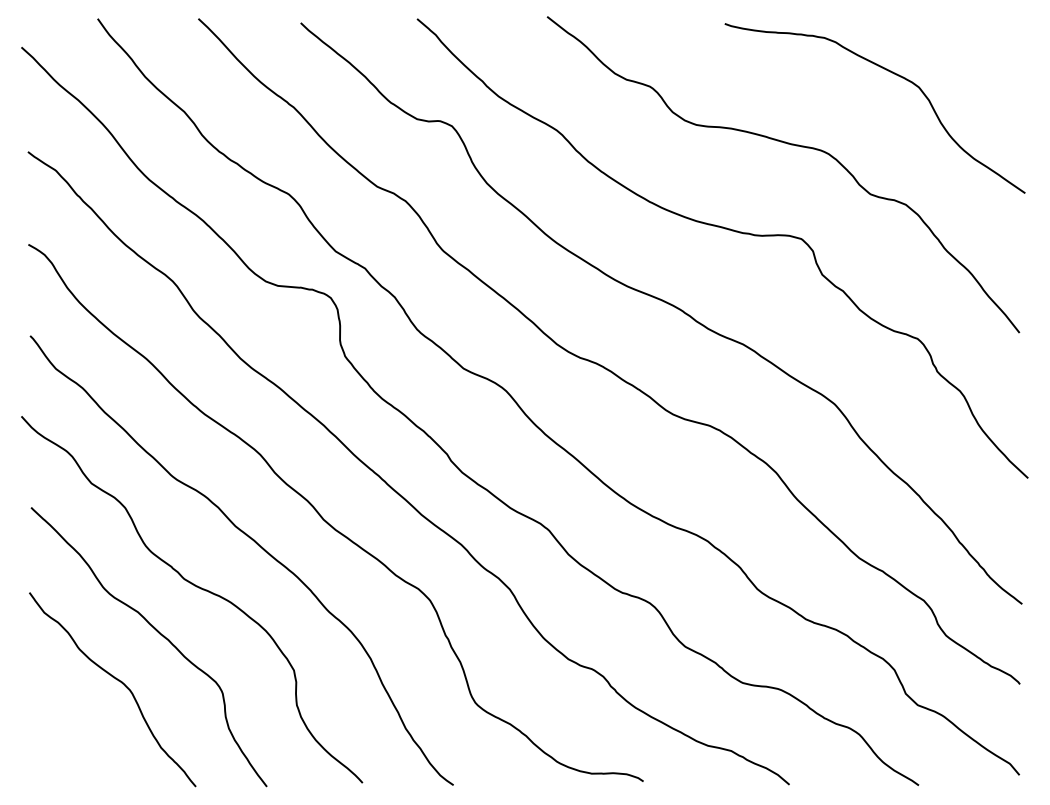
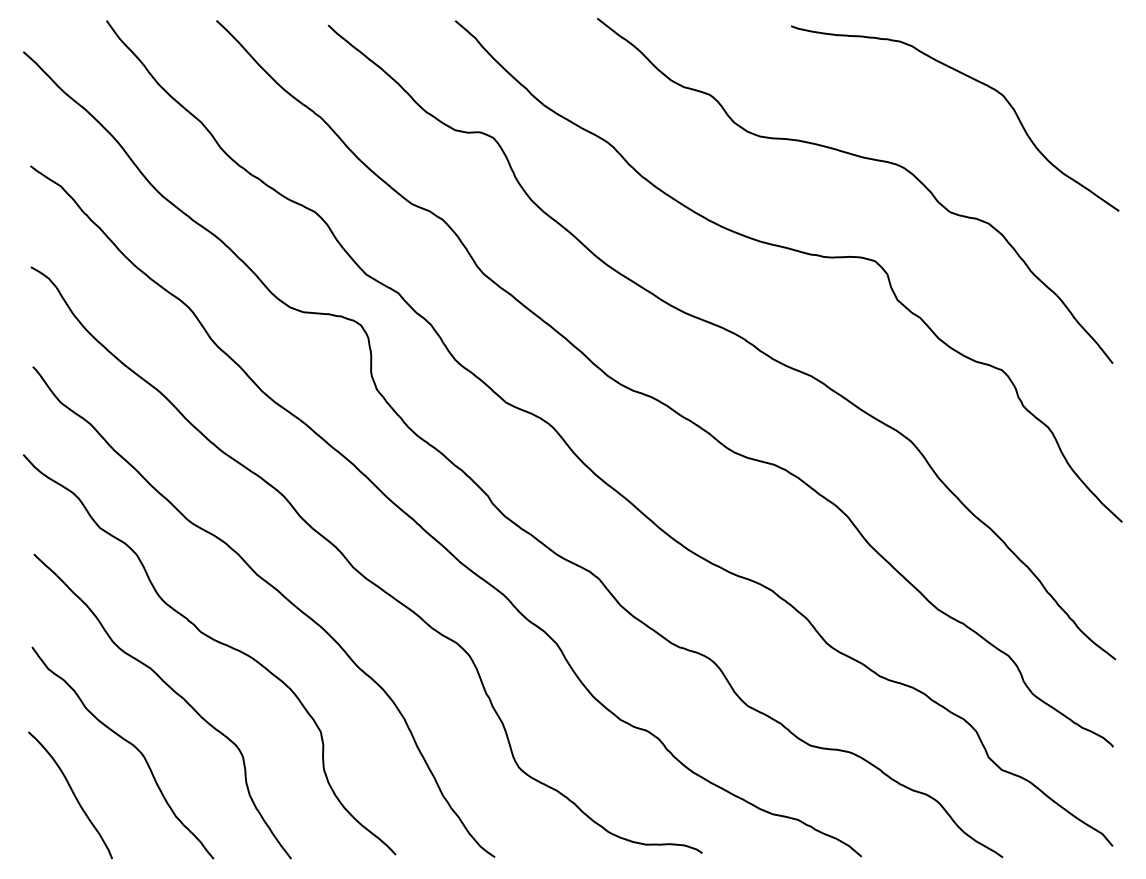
curve: (66, 727) -> (72, 794), added

